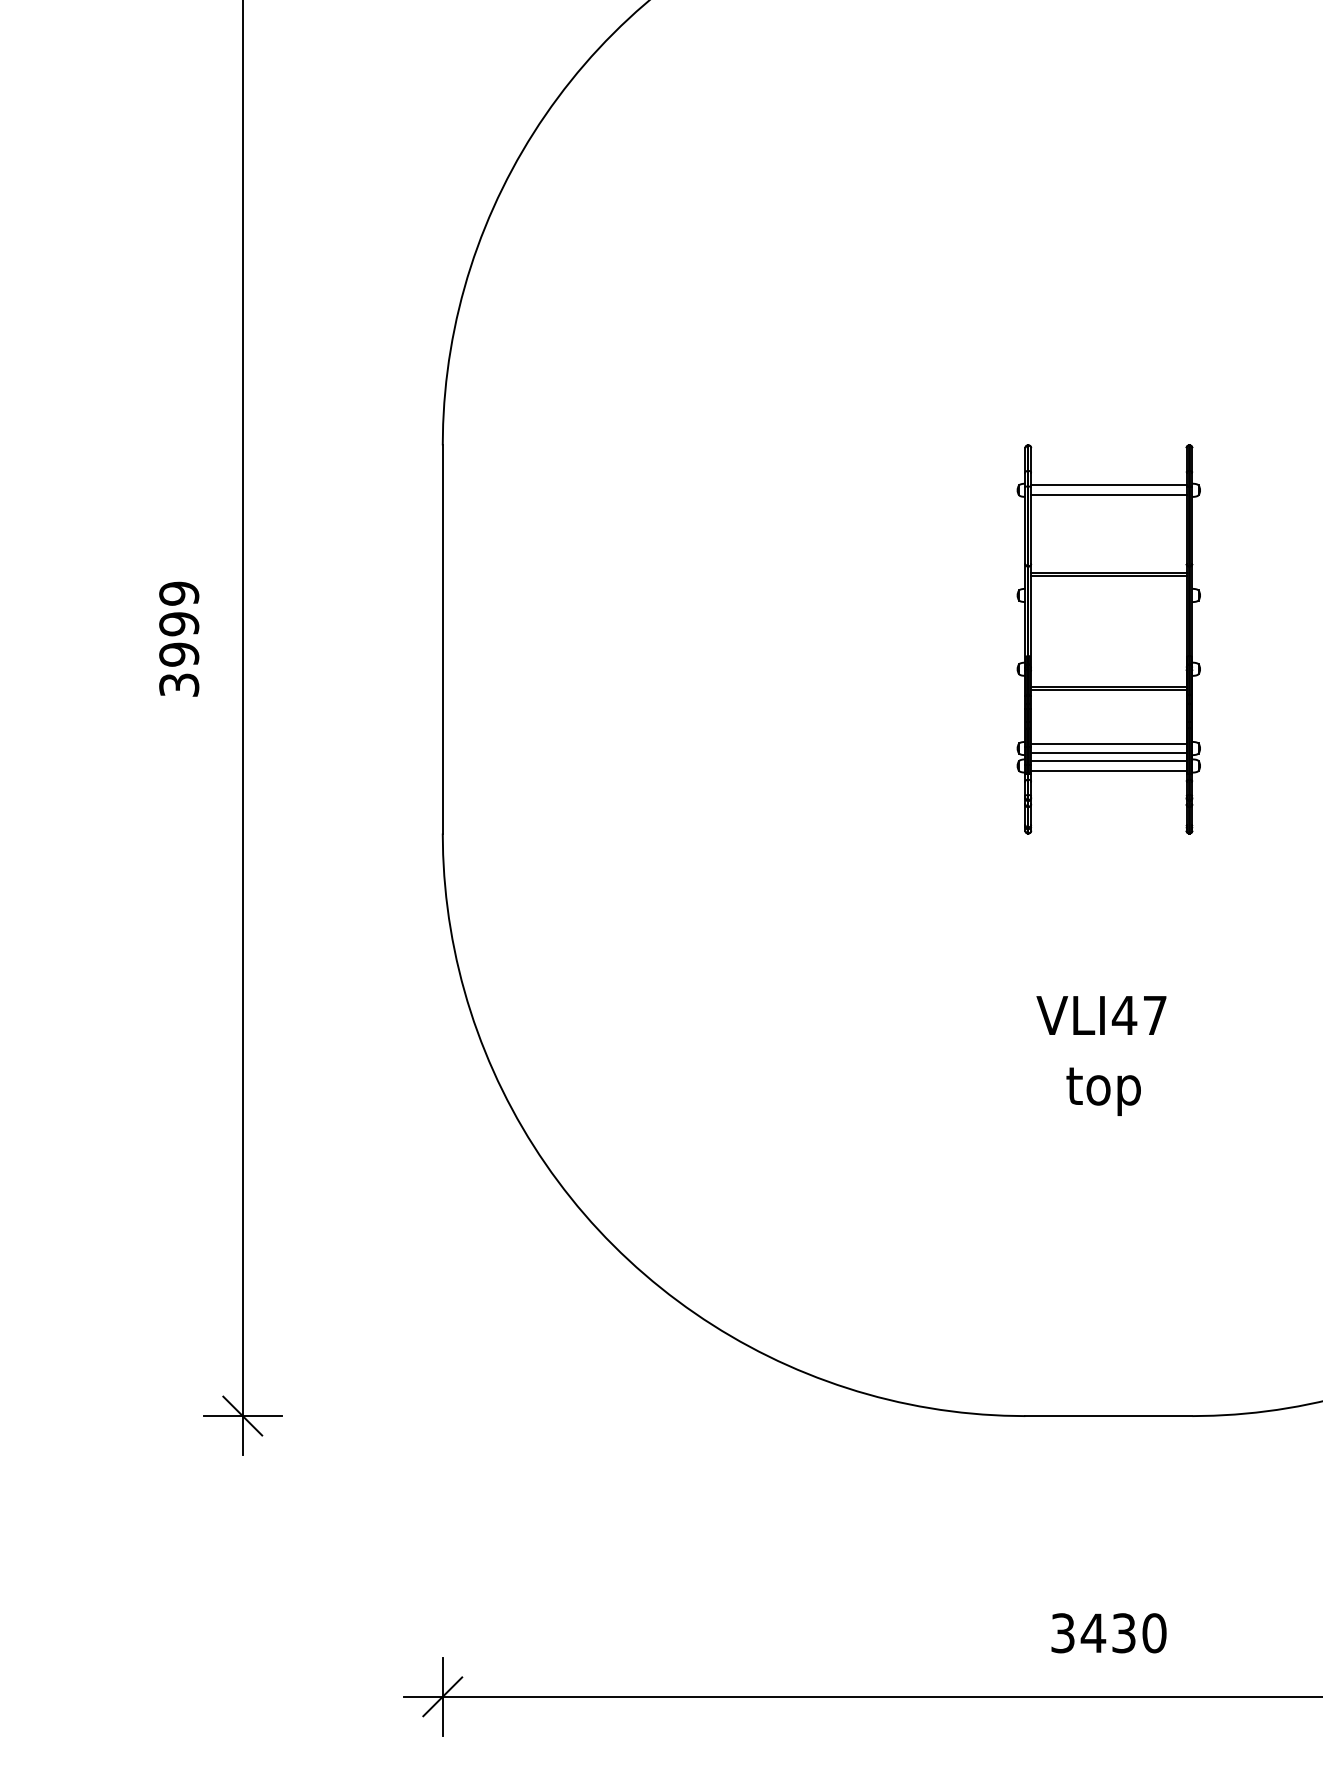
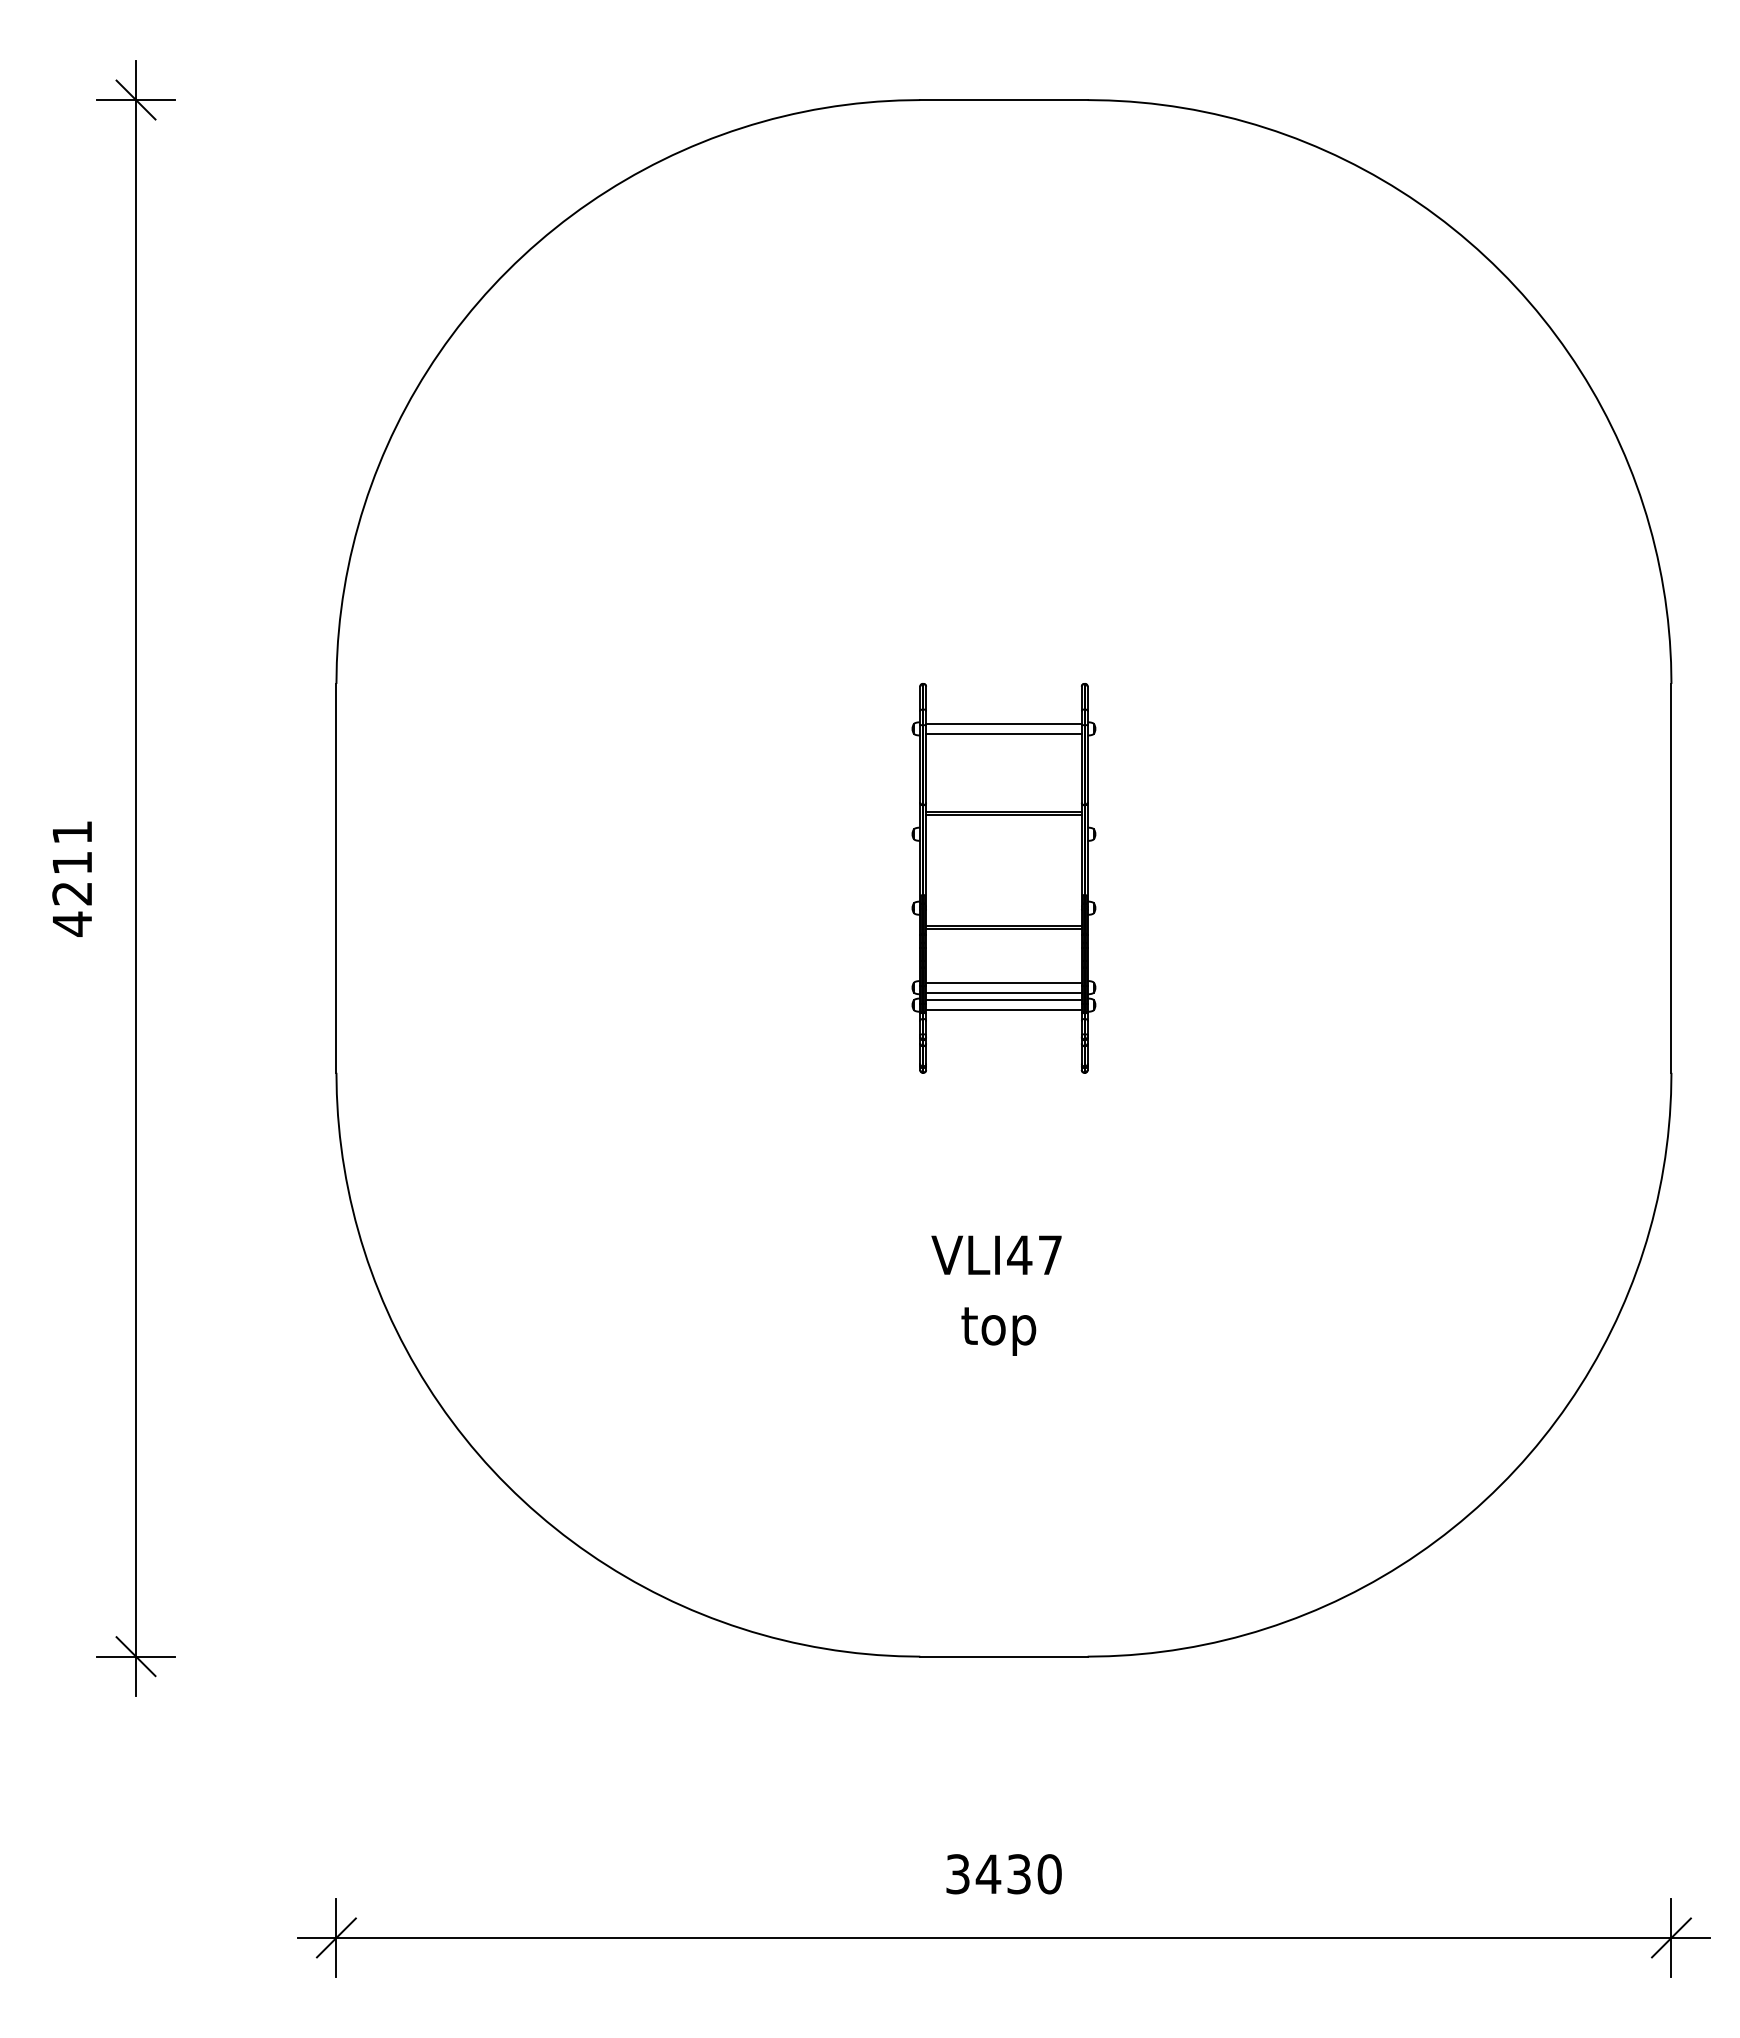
text: (179, 639) -> (72, 878), 3999 -> 4211

